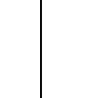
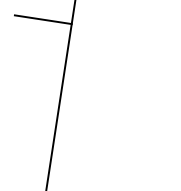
line: (26, 21) -> (43, 20), added

